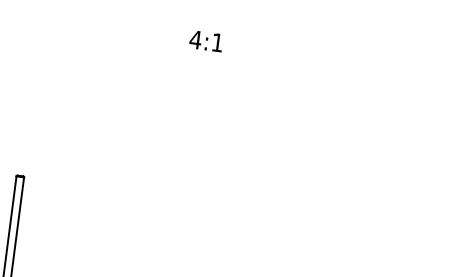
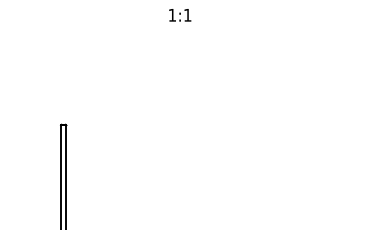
text: (195, 40) -> (172, 15), 4:1 -> 1:1

